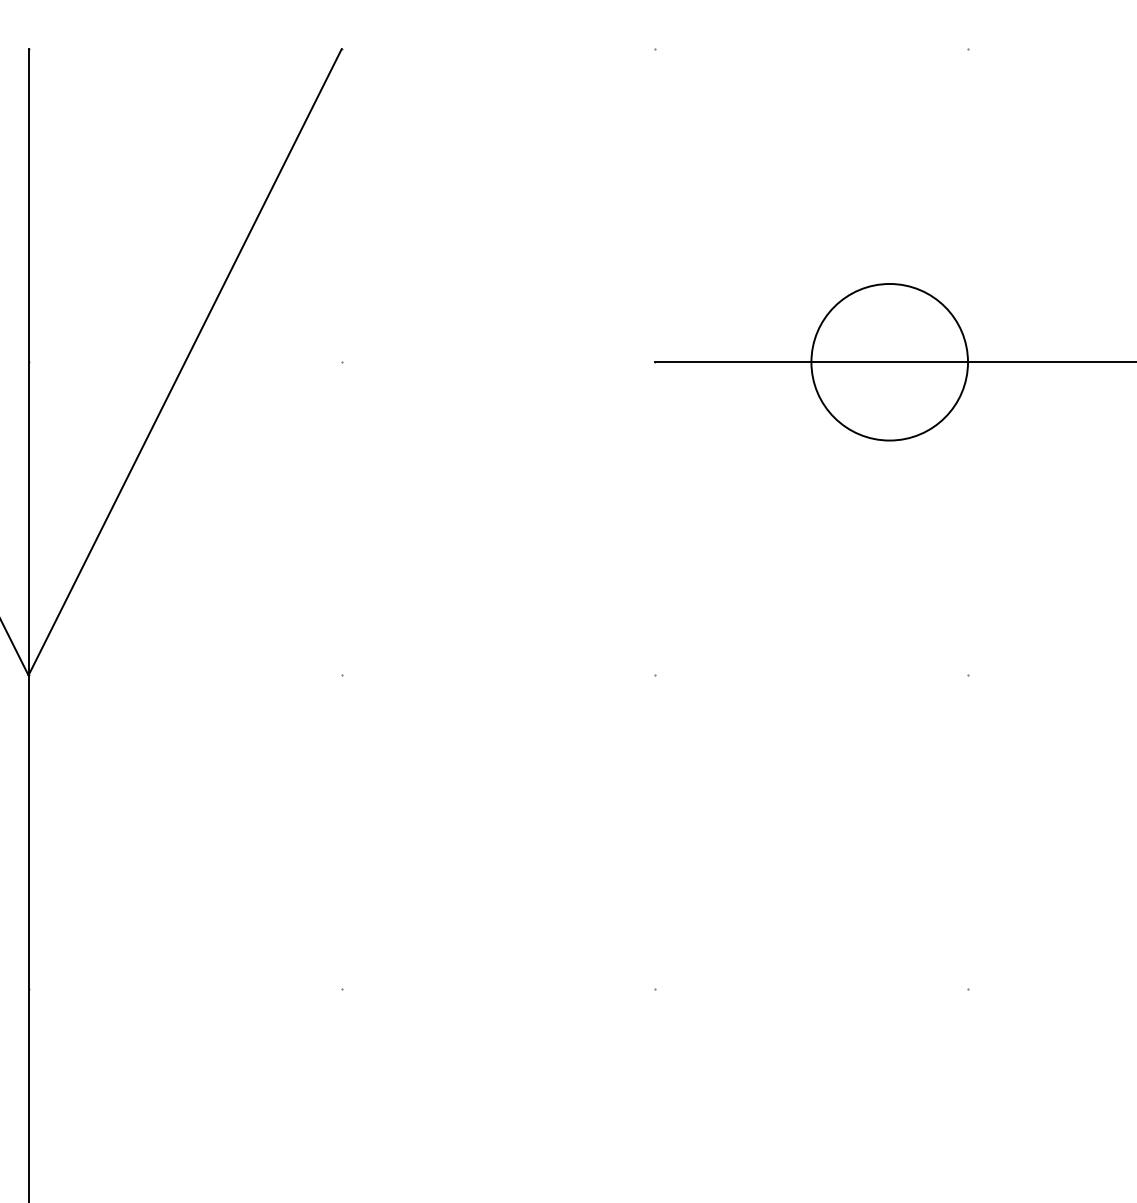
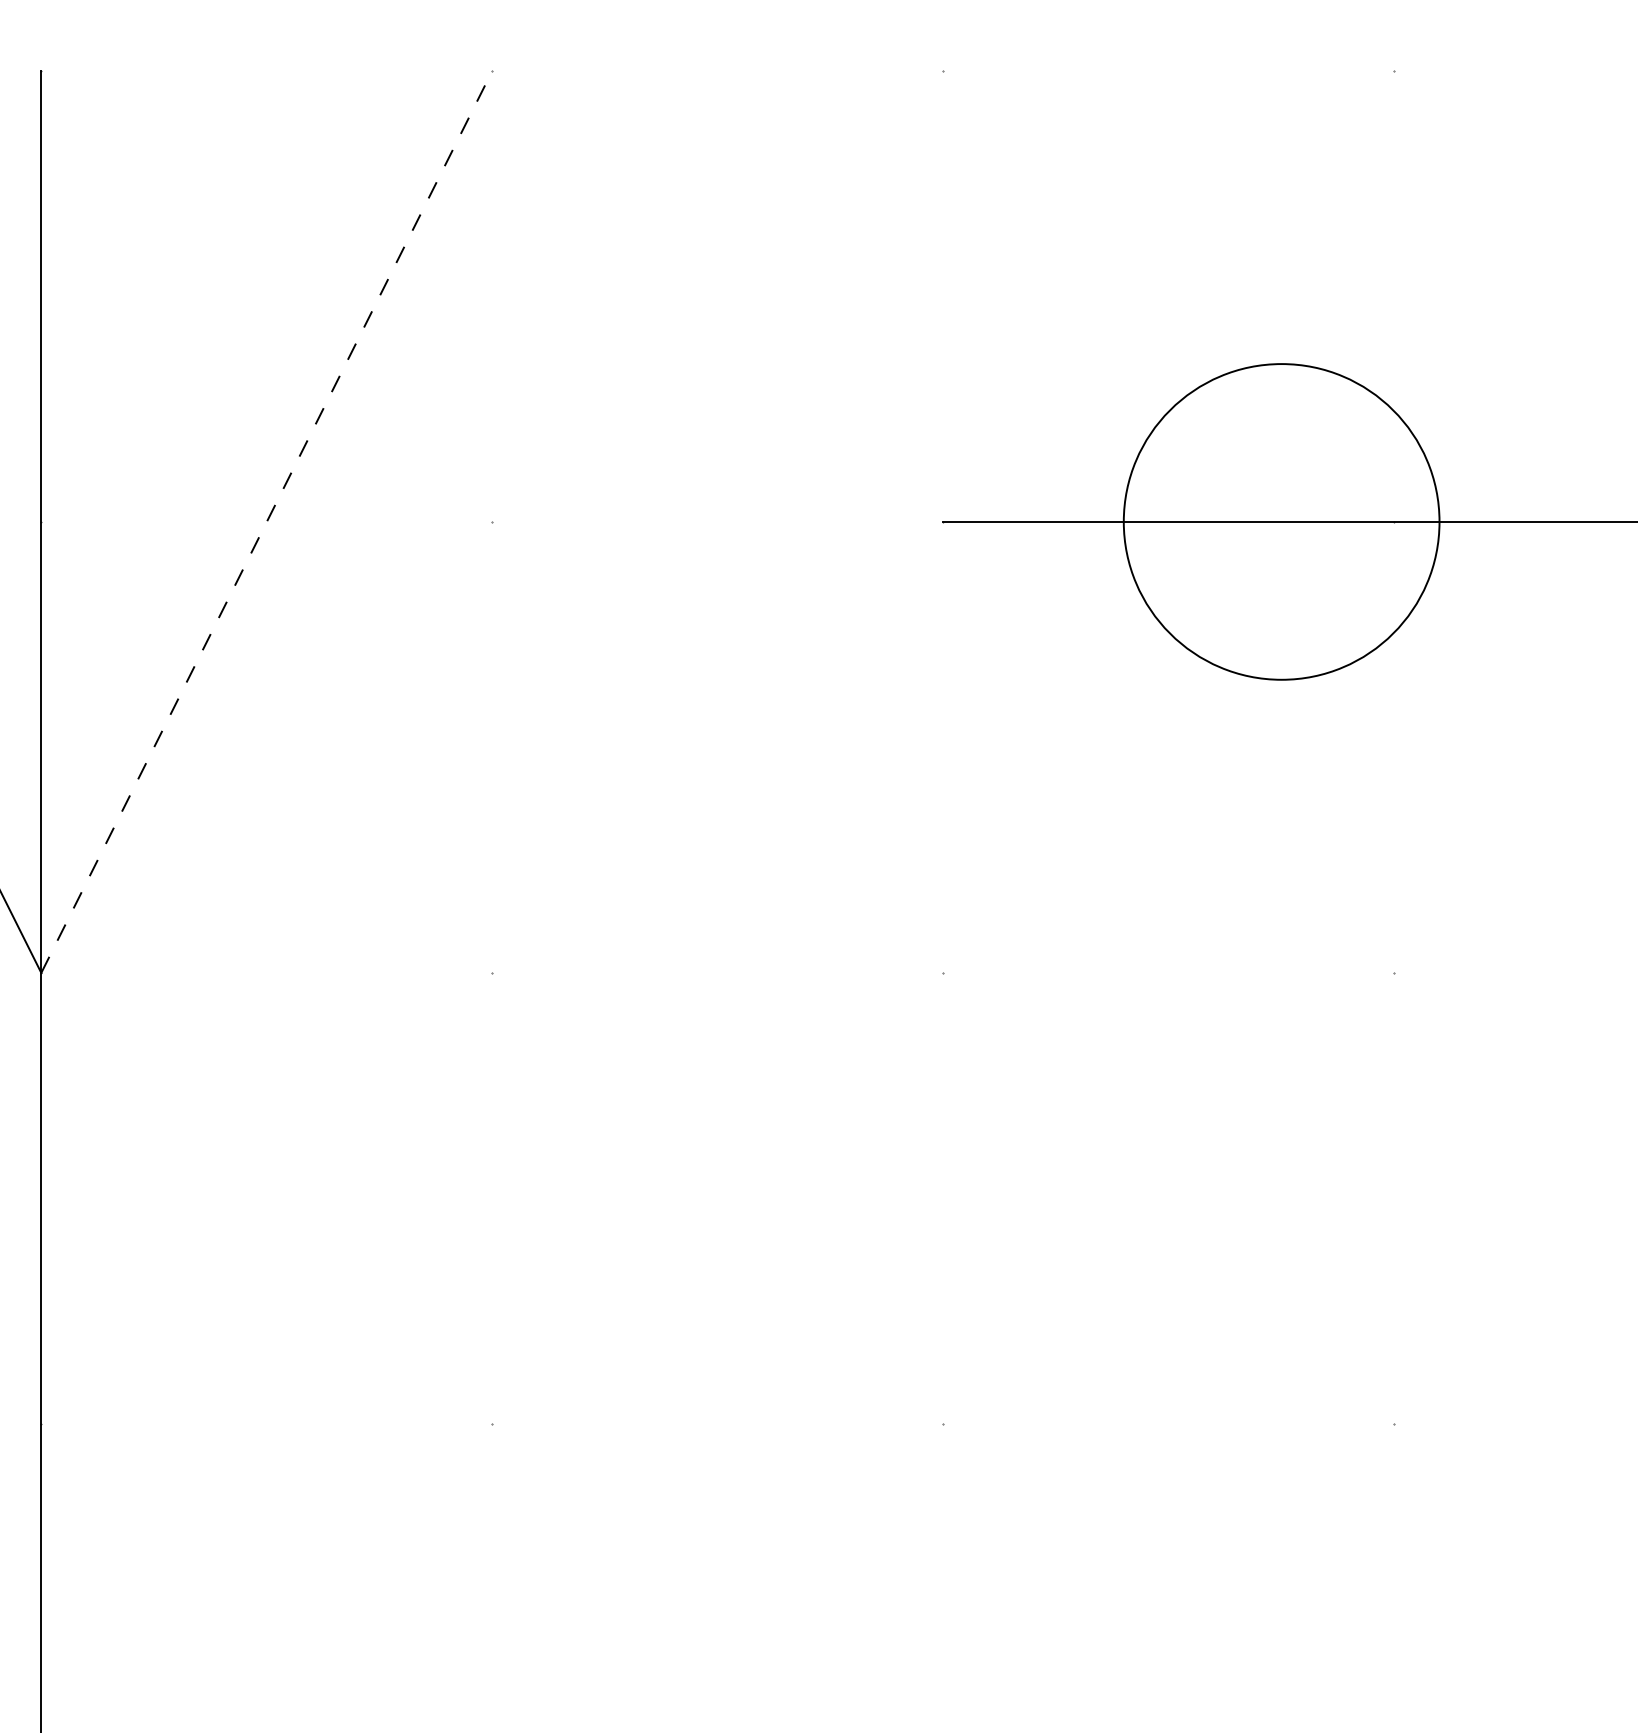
line: (185, 361) -> (267, 520), solid -> dashed
circle: (889, 361) -> (1281, 520), size x1.4

